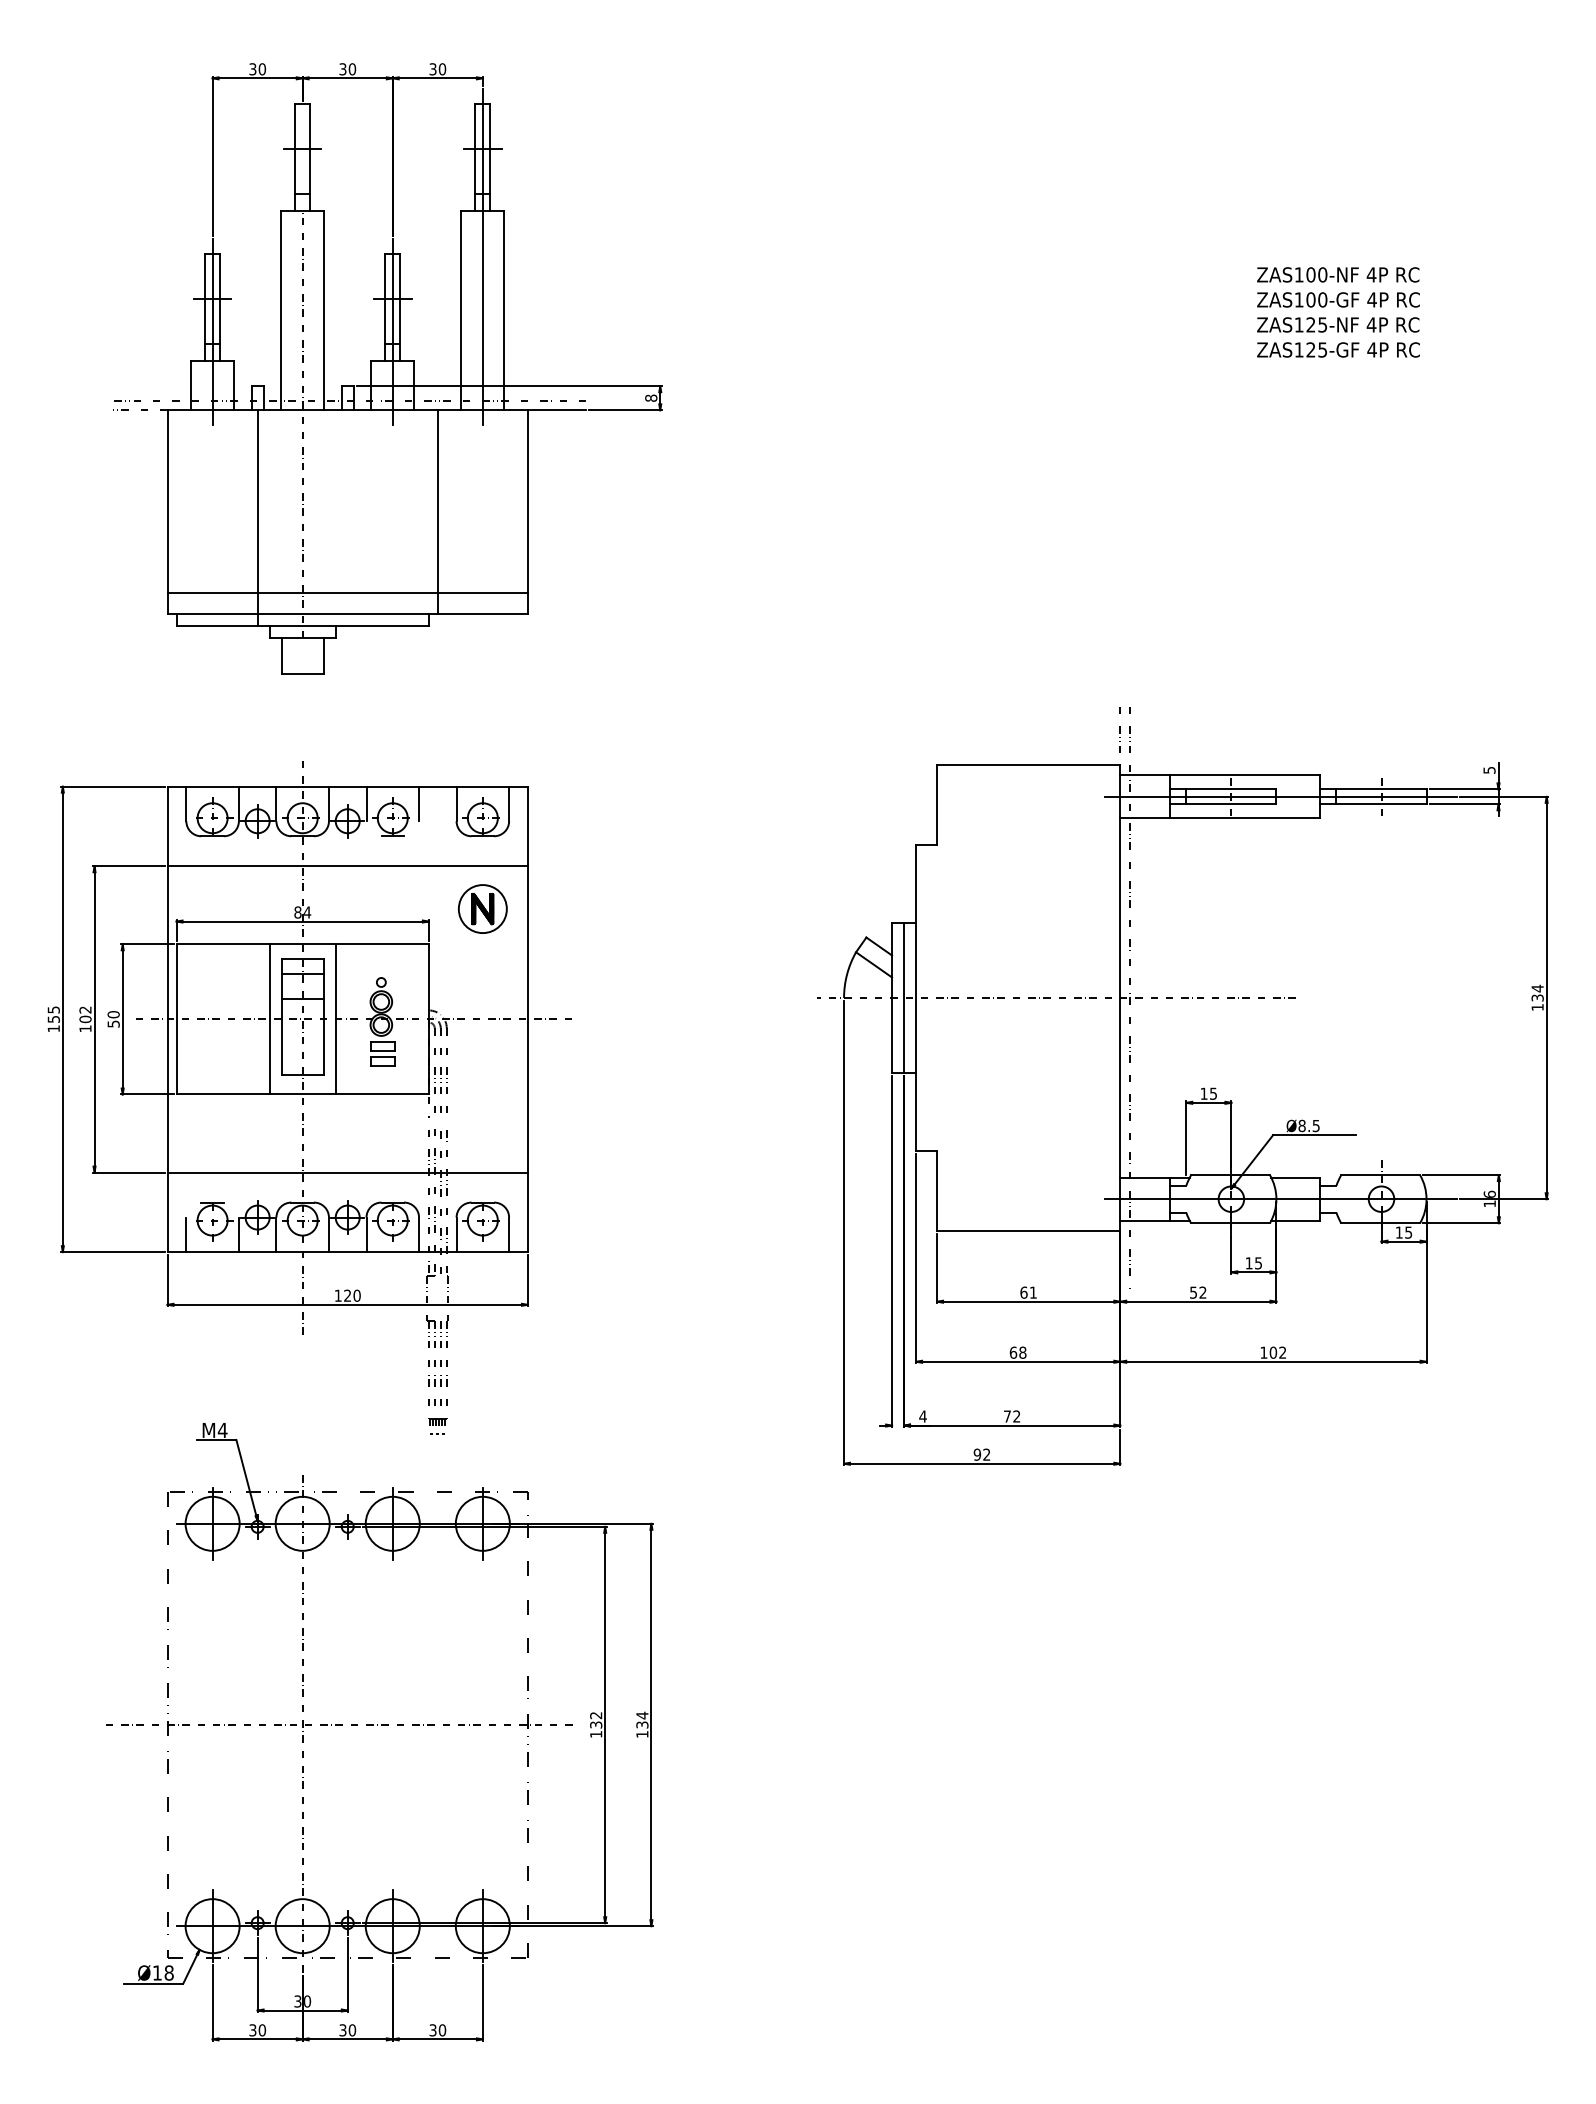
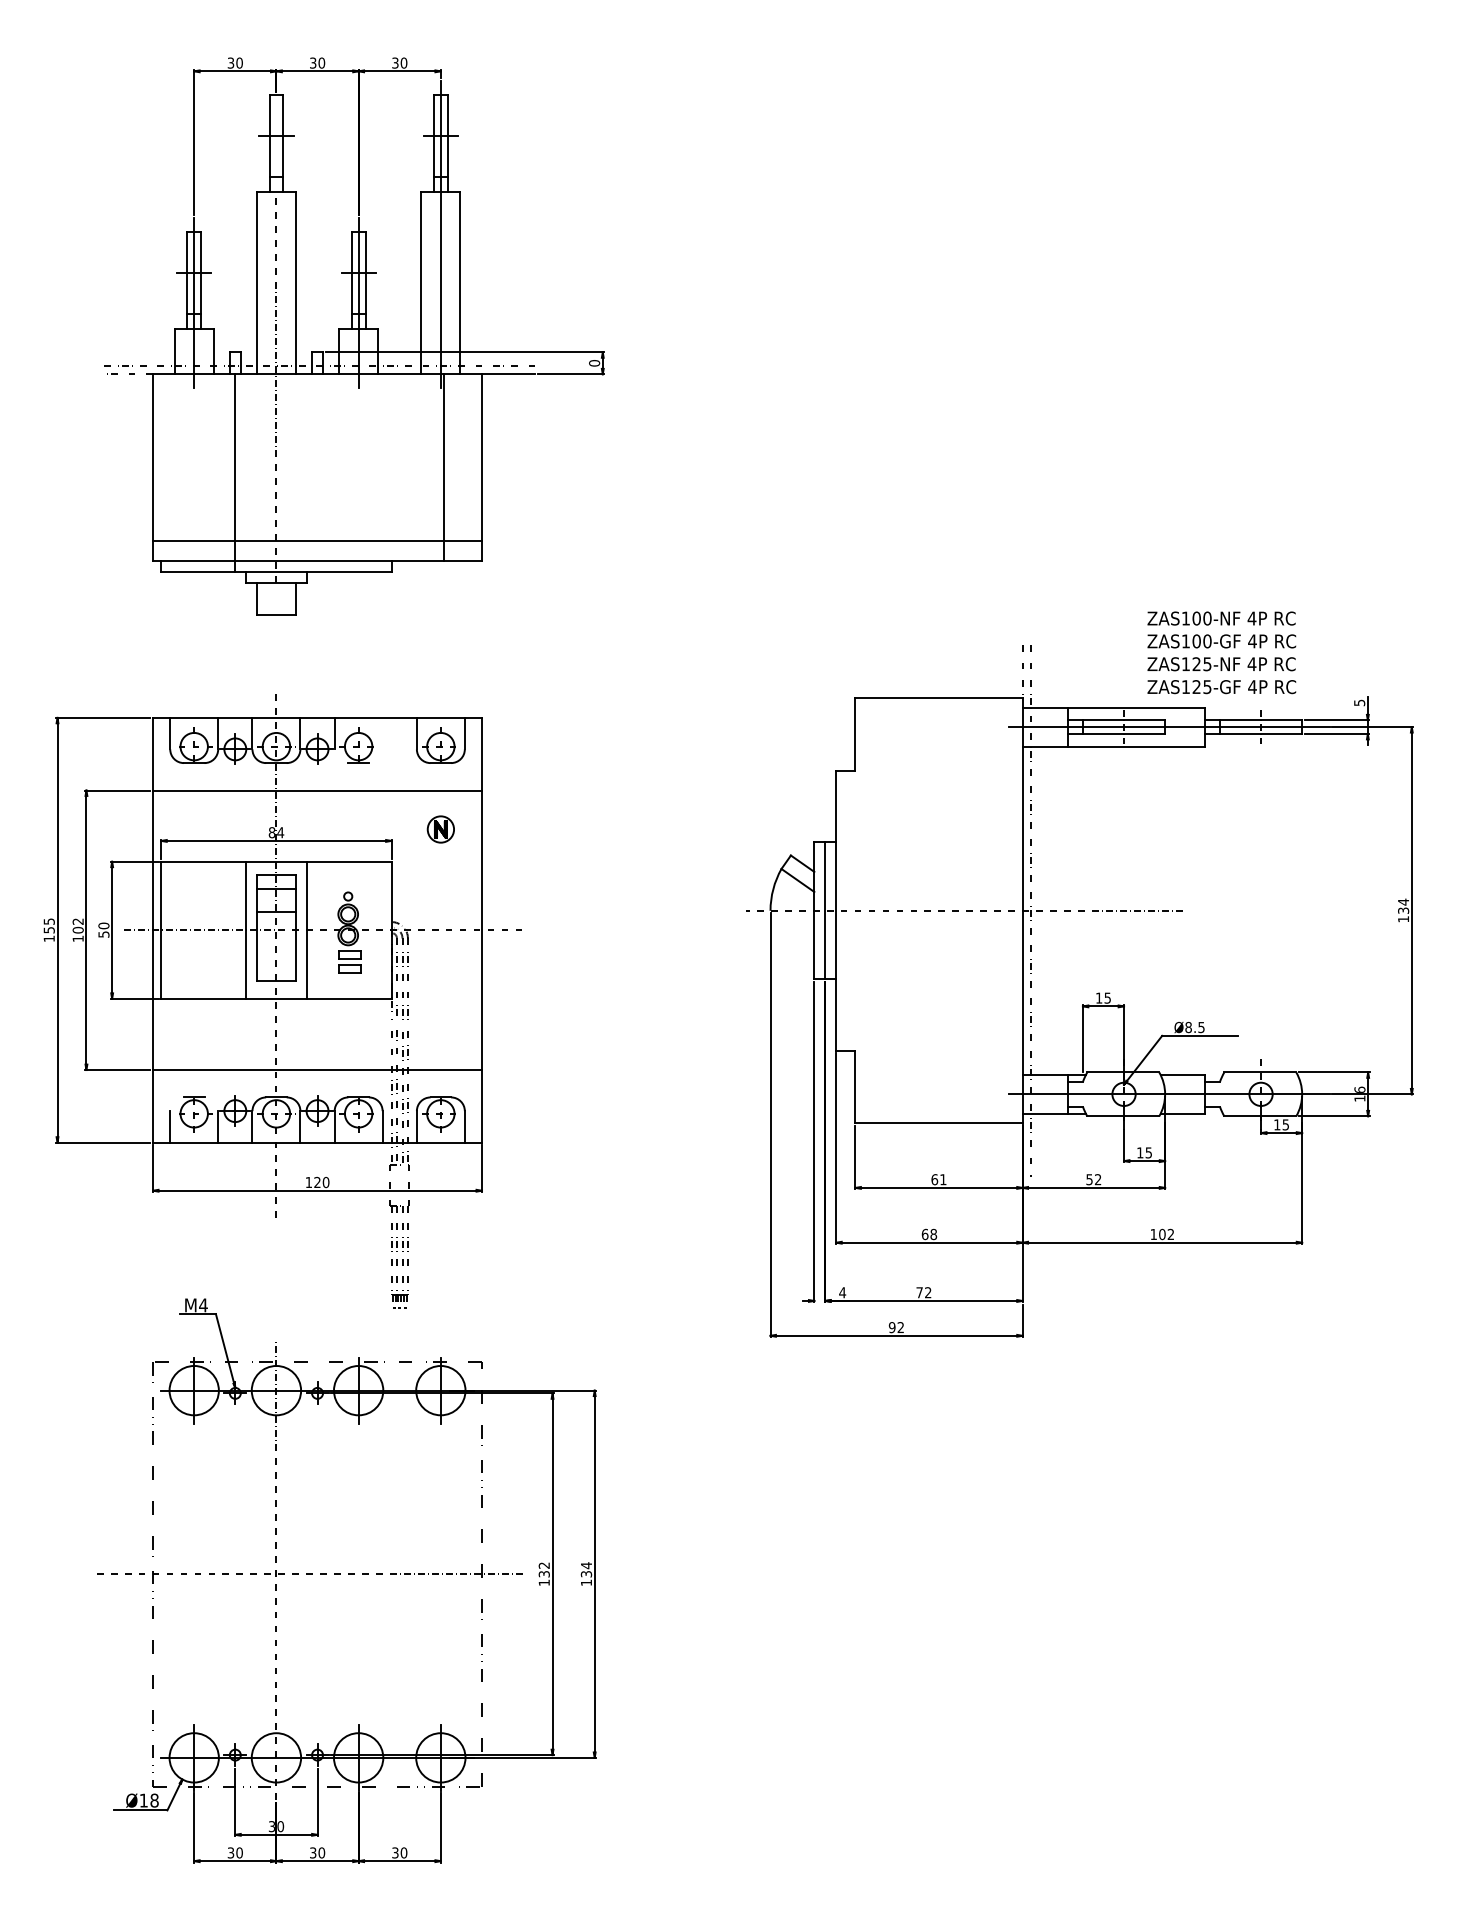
text: (1338, 312) -> (1221, 652), moved
text: (651, 397) -> (594, 362), 8 -> 0
line: (437, 512) -> (444, 467), moved
line: (419, 803) -> (383, 733), removed
part: (482, 908) -> (440, 829), size x0.6

